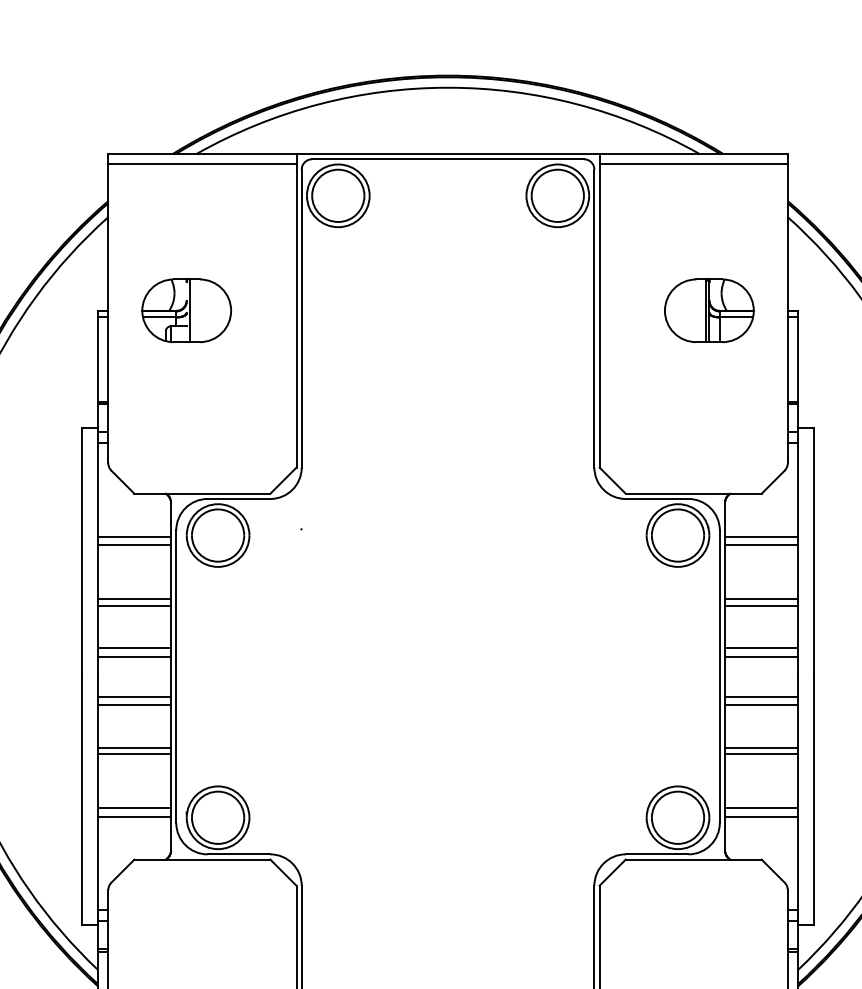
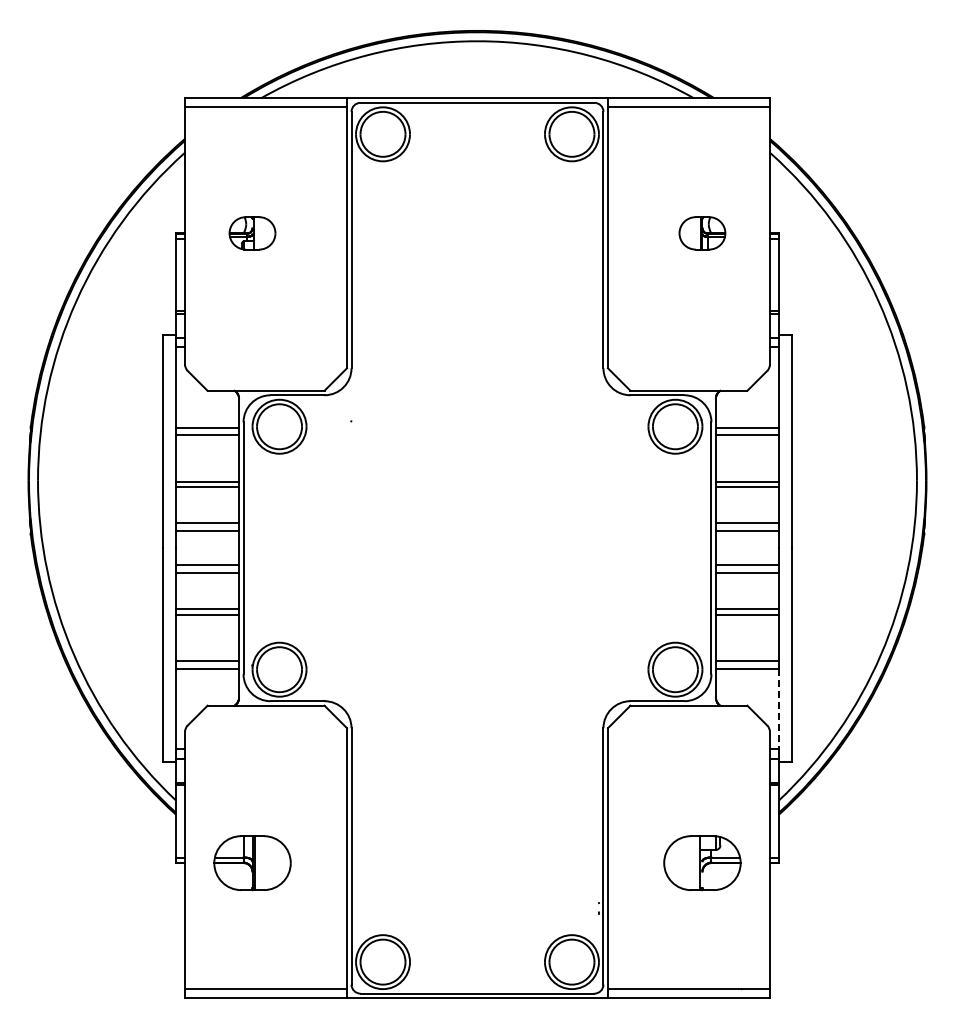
part: (186, 311) -> (252, 233), size x0.6
part: (709, 311) -> (702, 233), size x0.6
line: (797, 864) -> (778, 709), solid -> dashed

